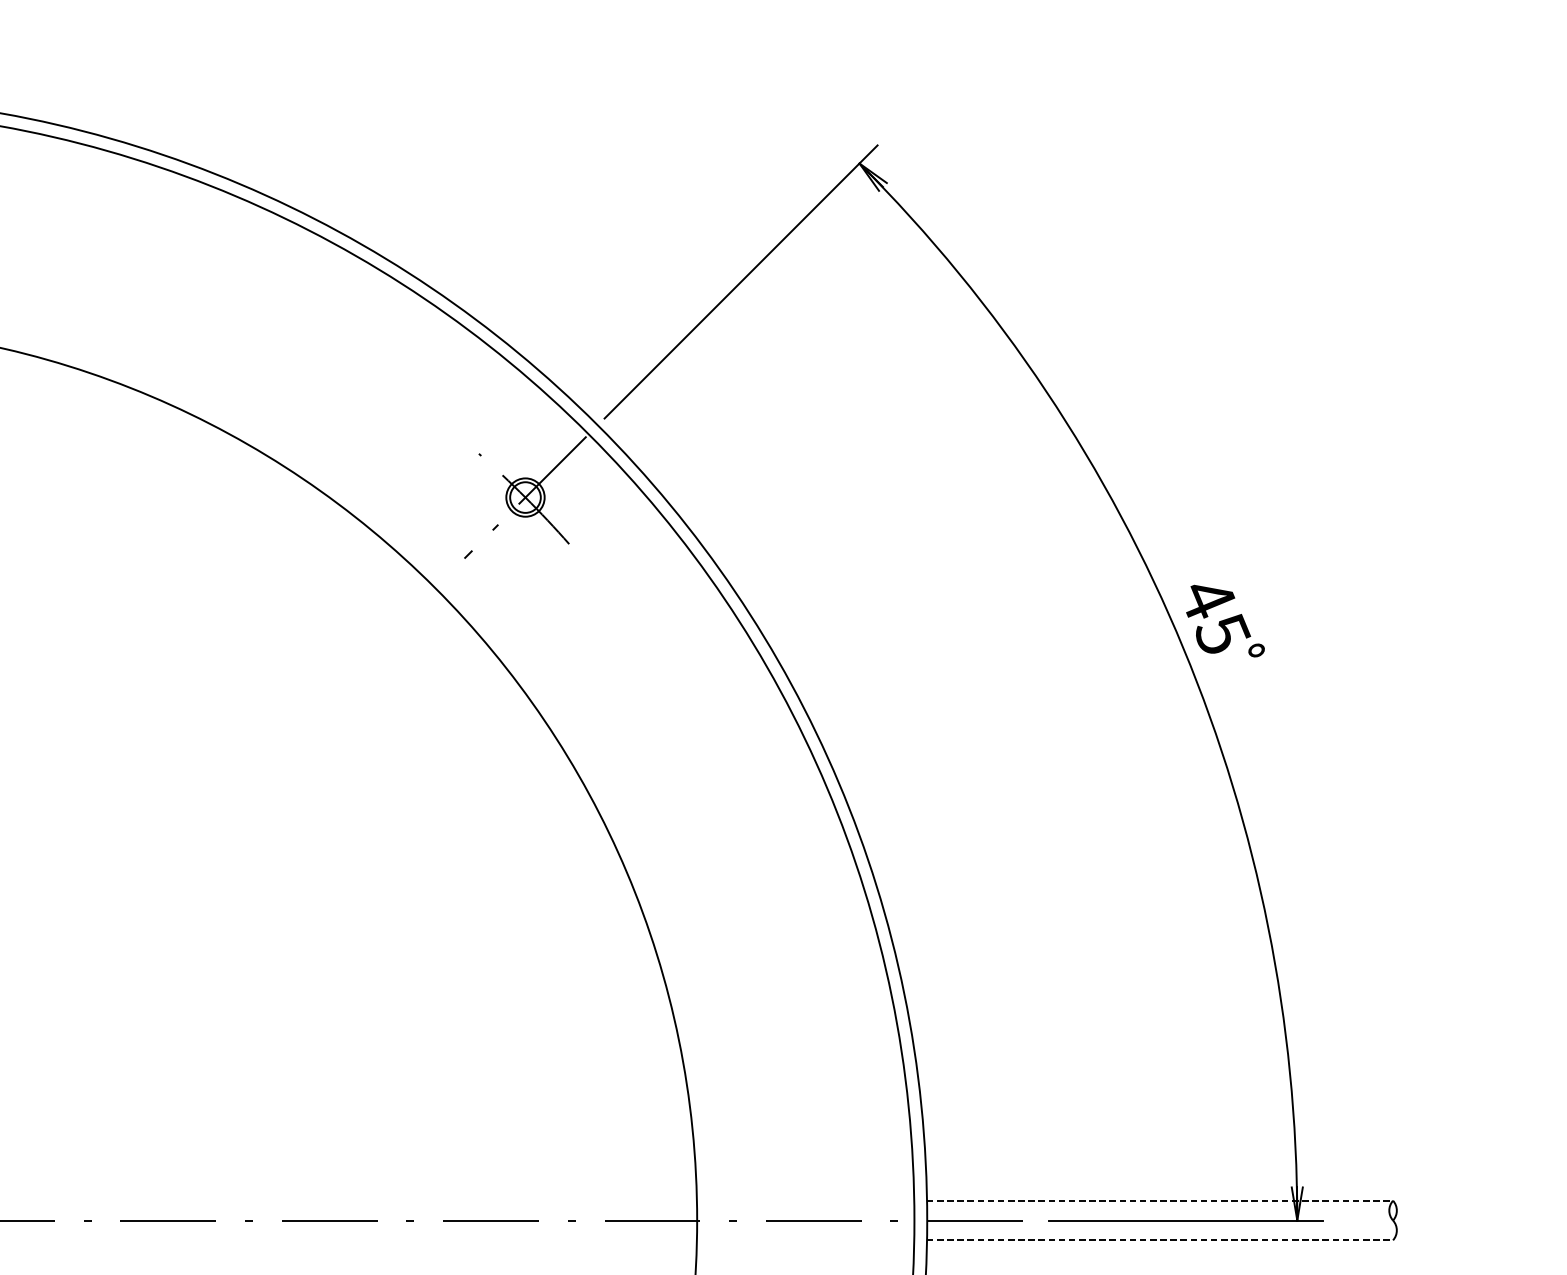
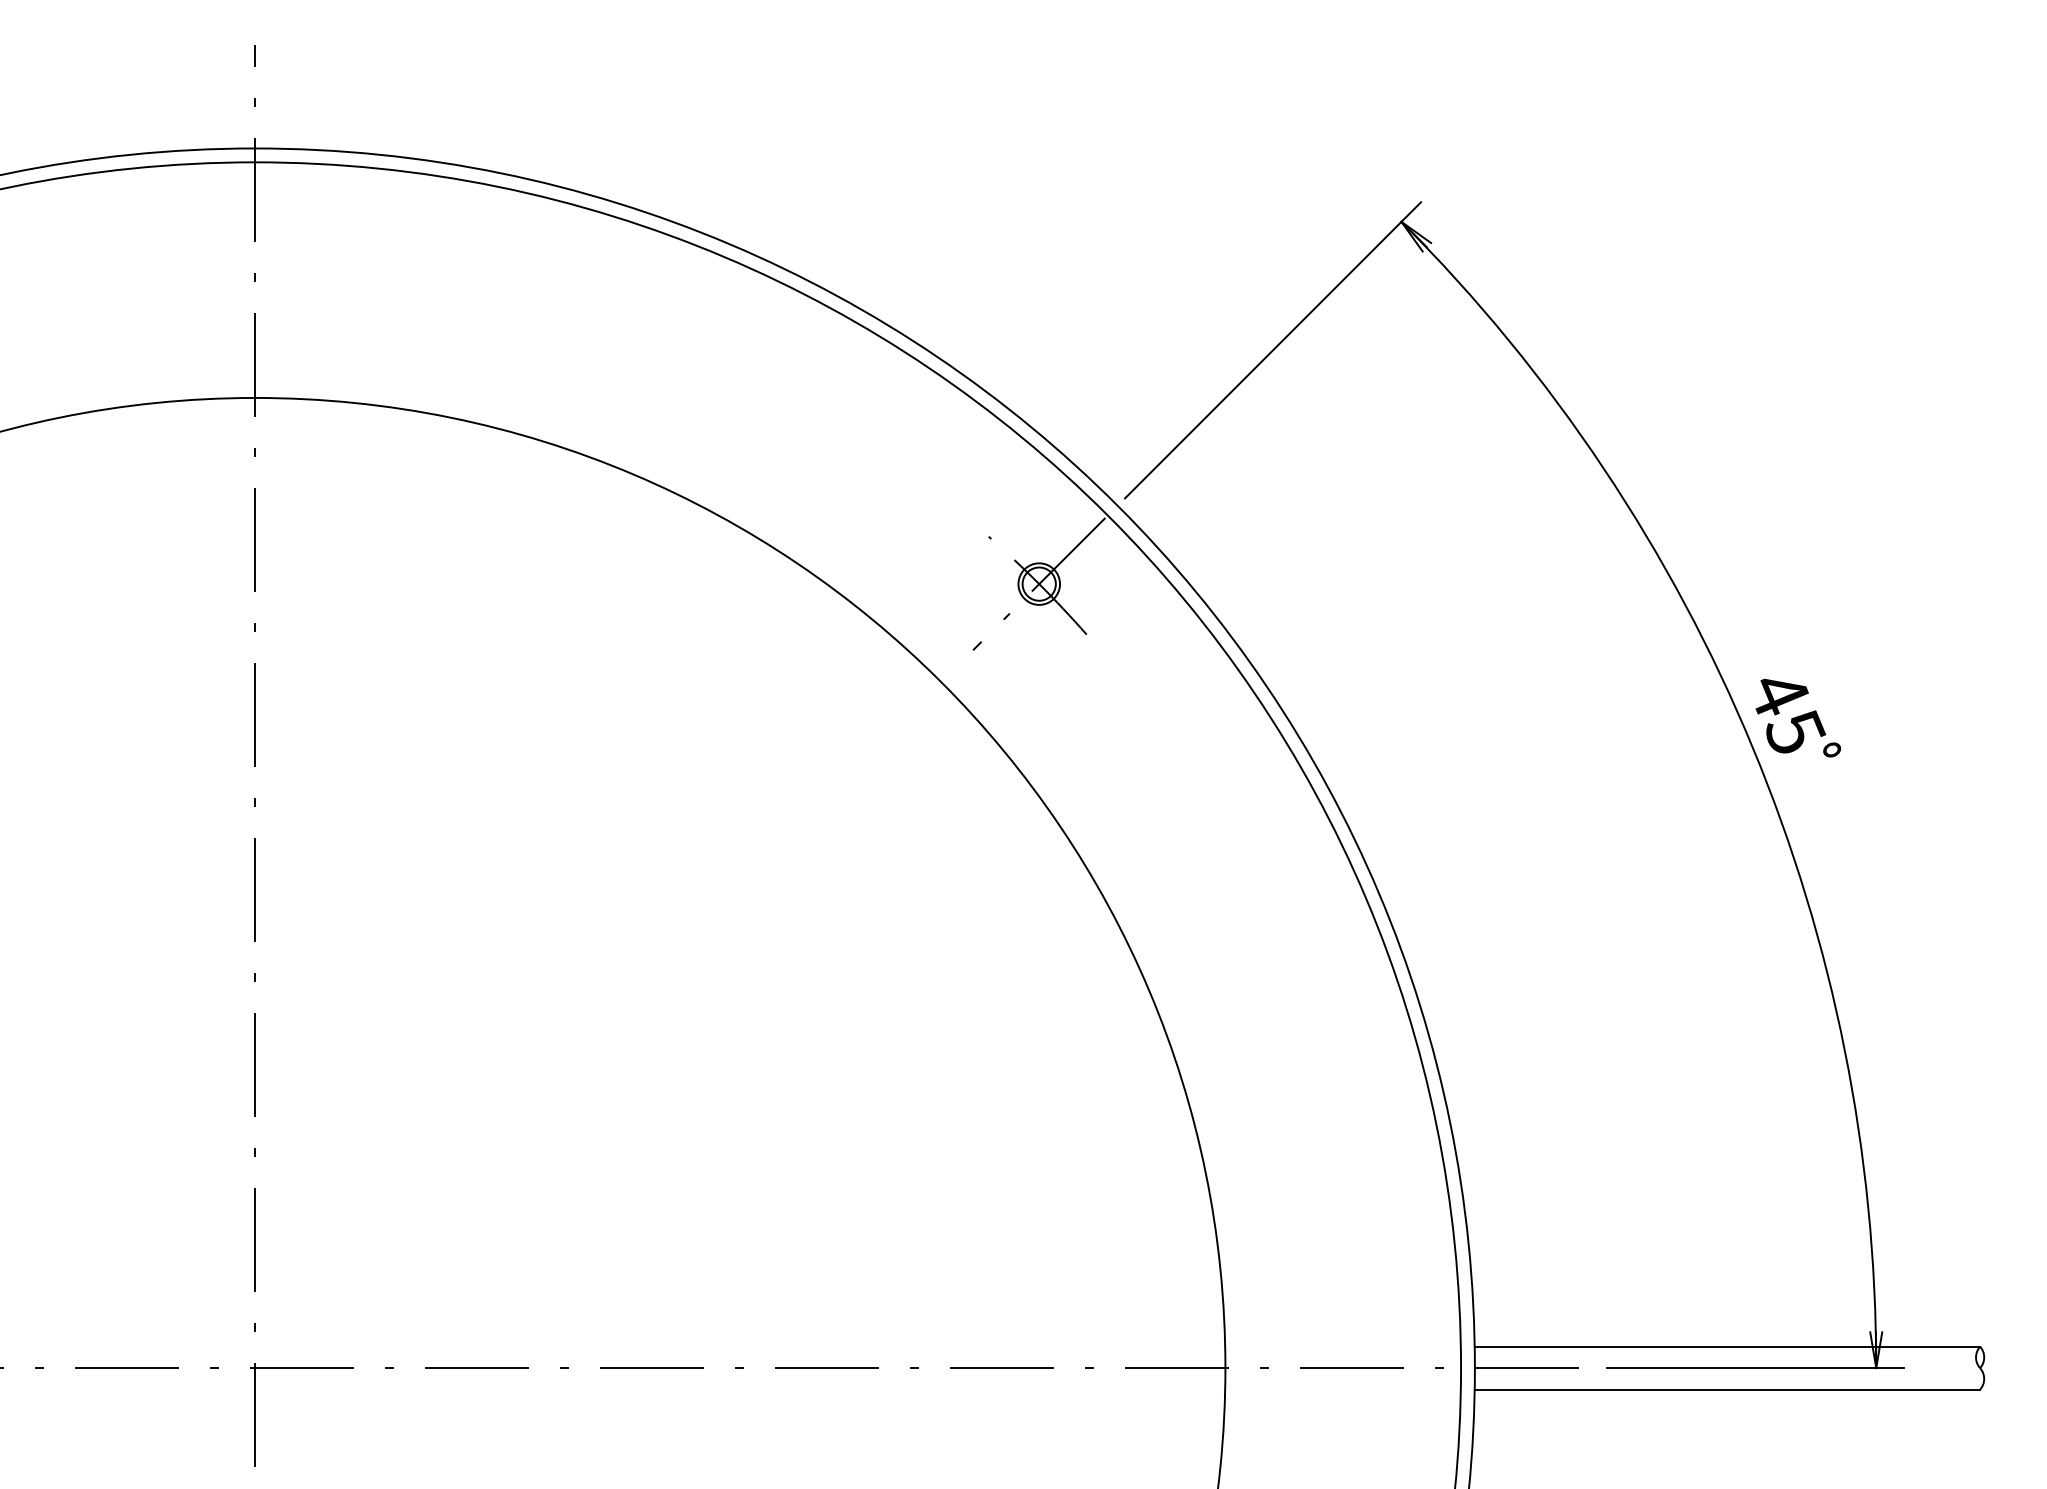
line: (1160, 1200) -> (1727, 1346), dashed -> solid
line: (1160, 1240) -> (1727, 1389), dashed -> solid

